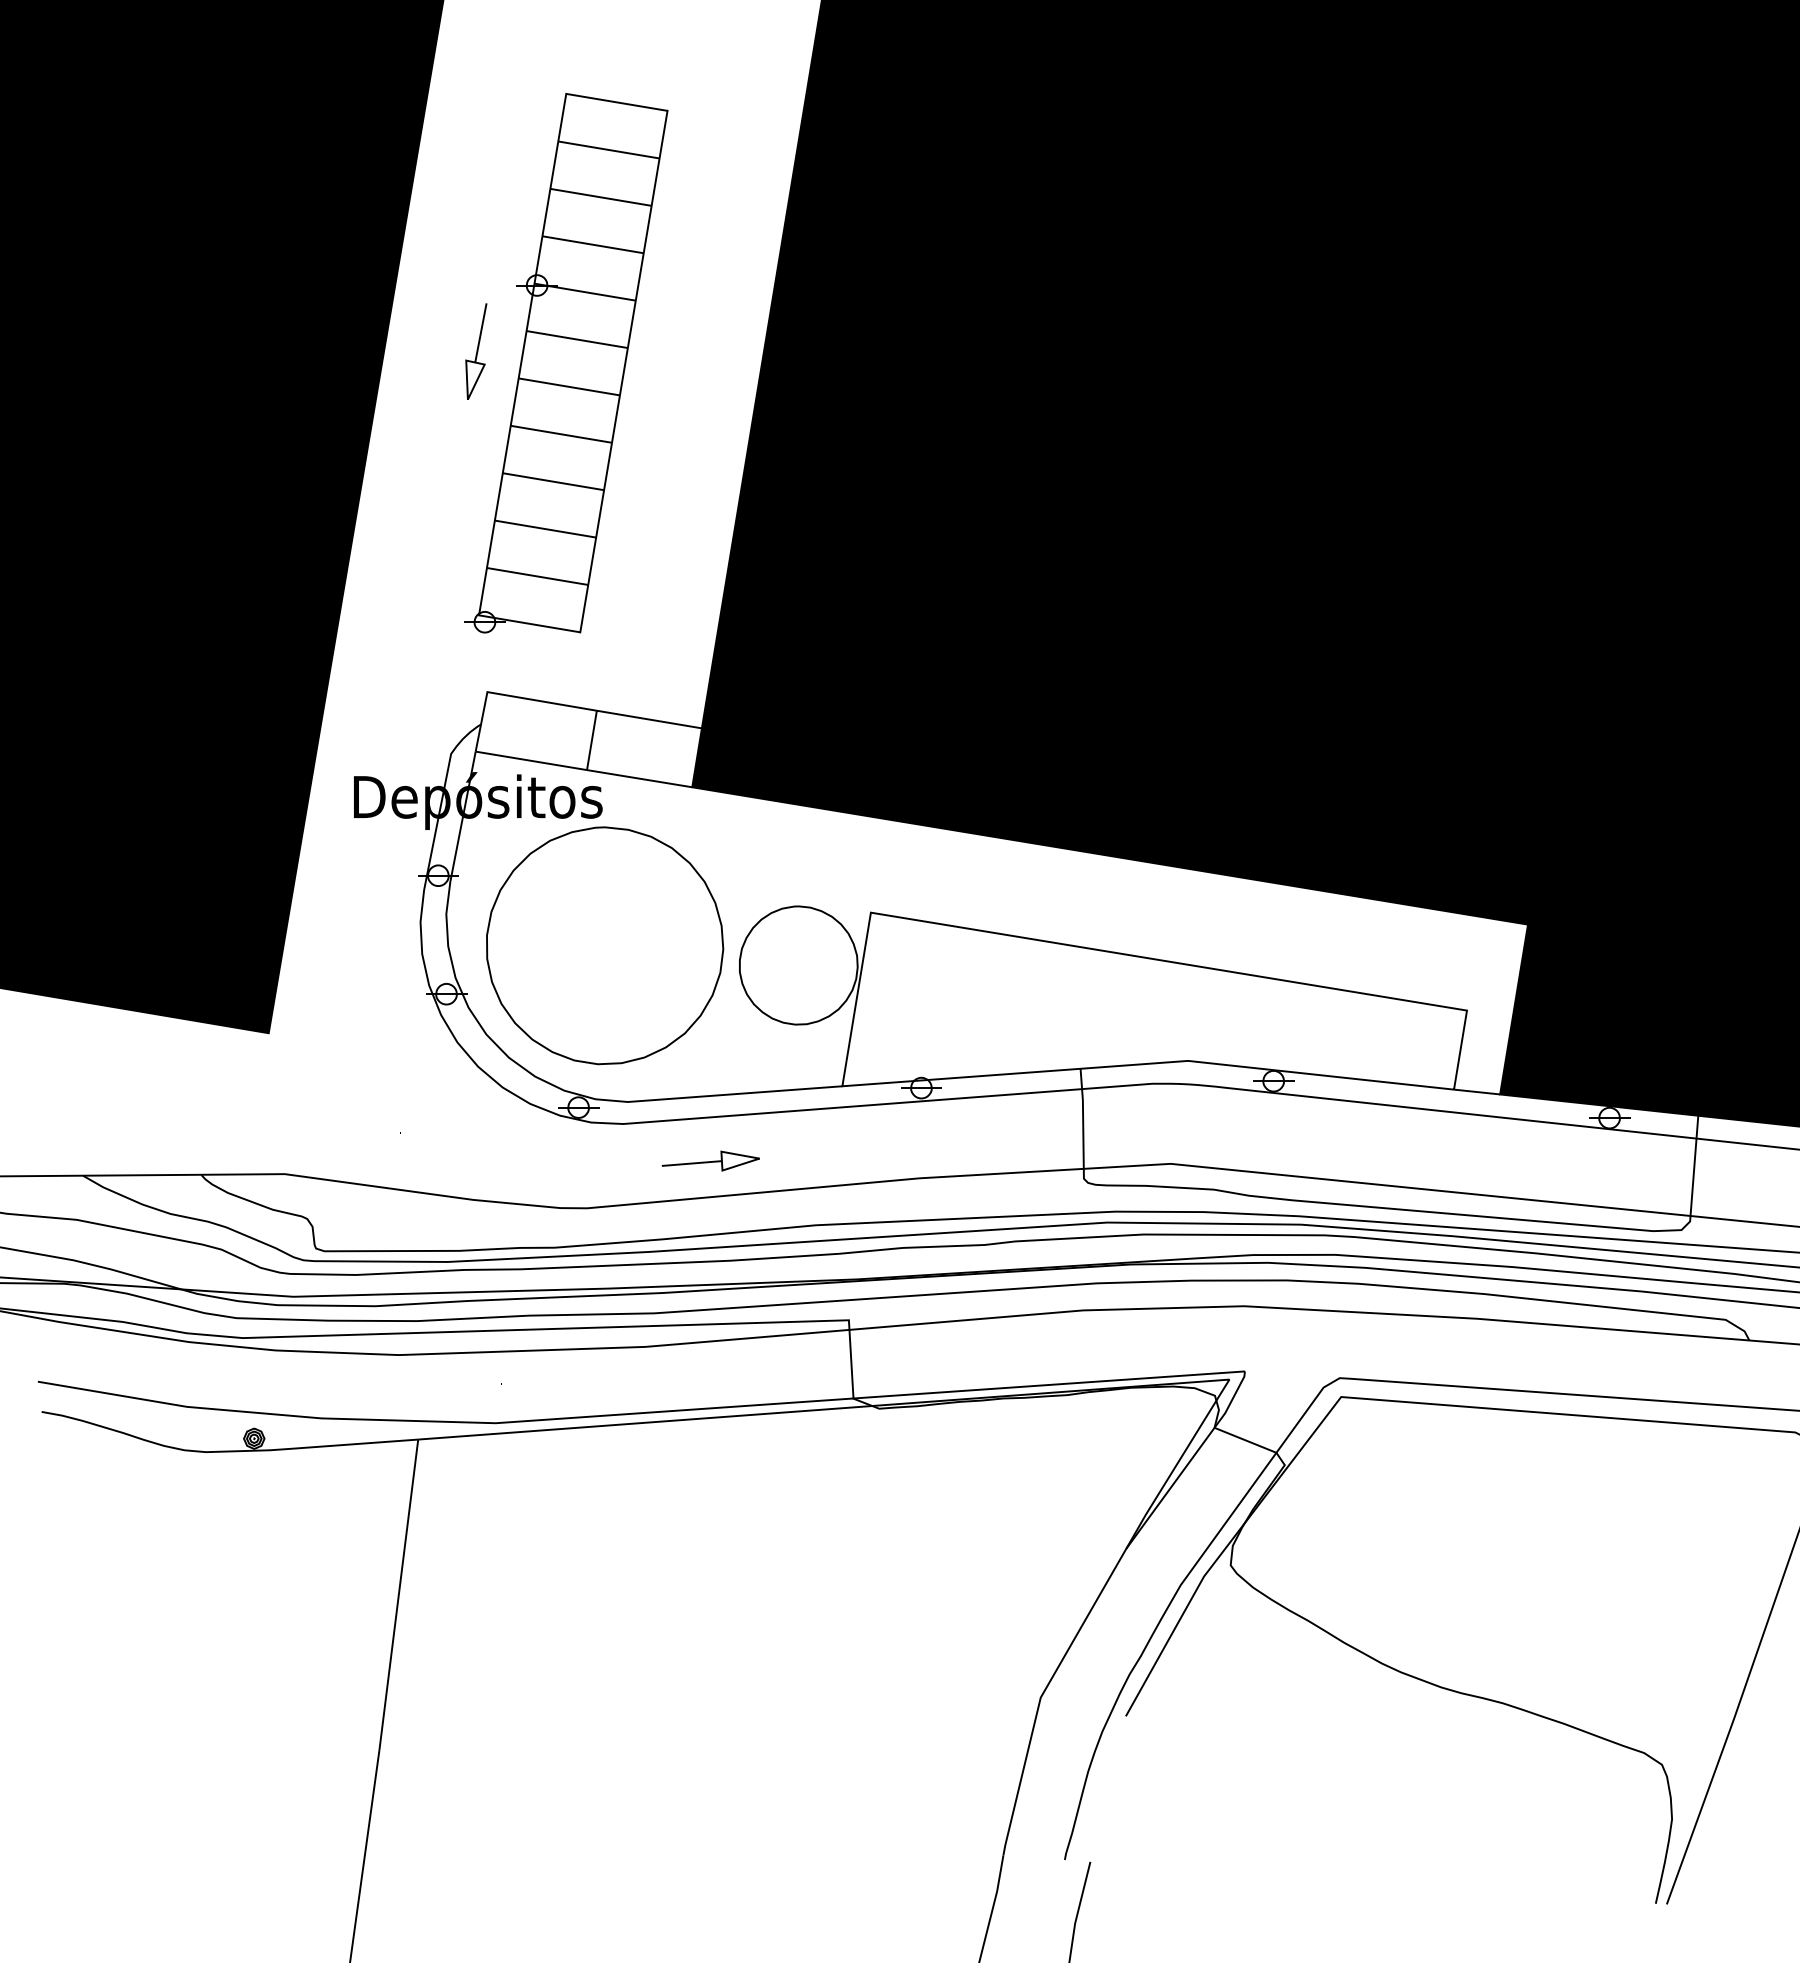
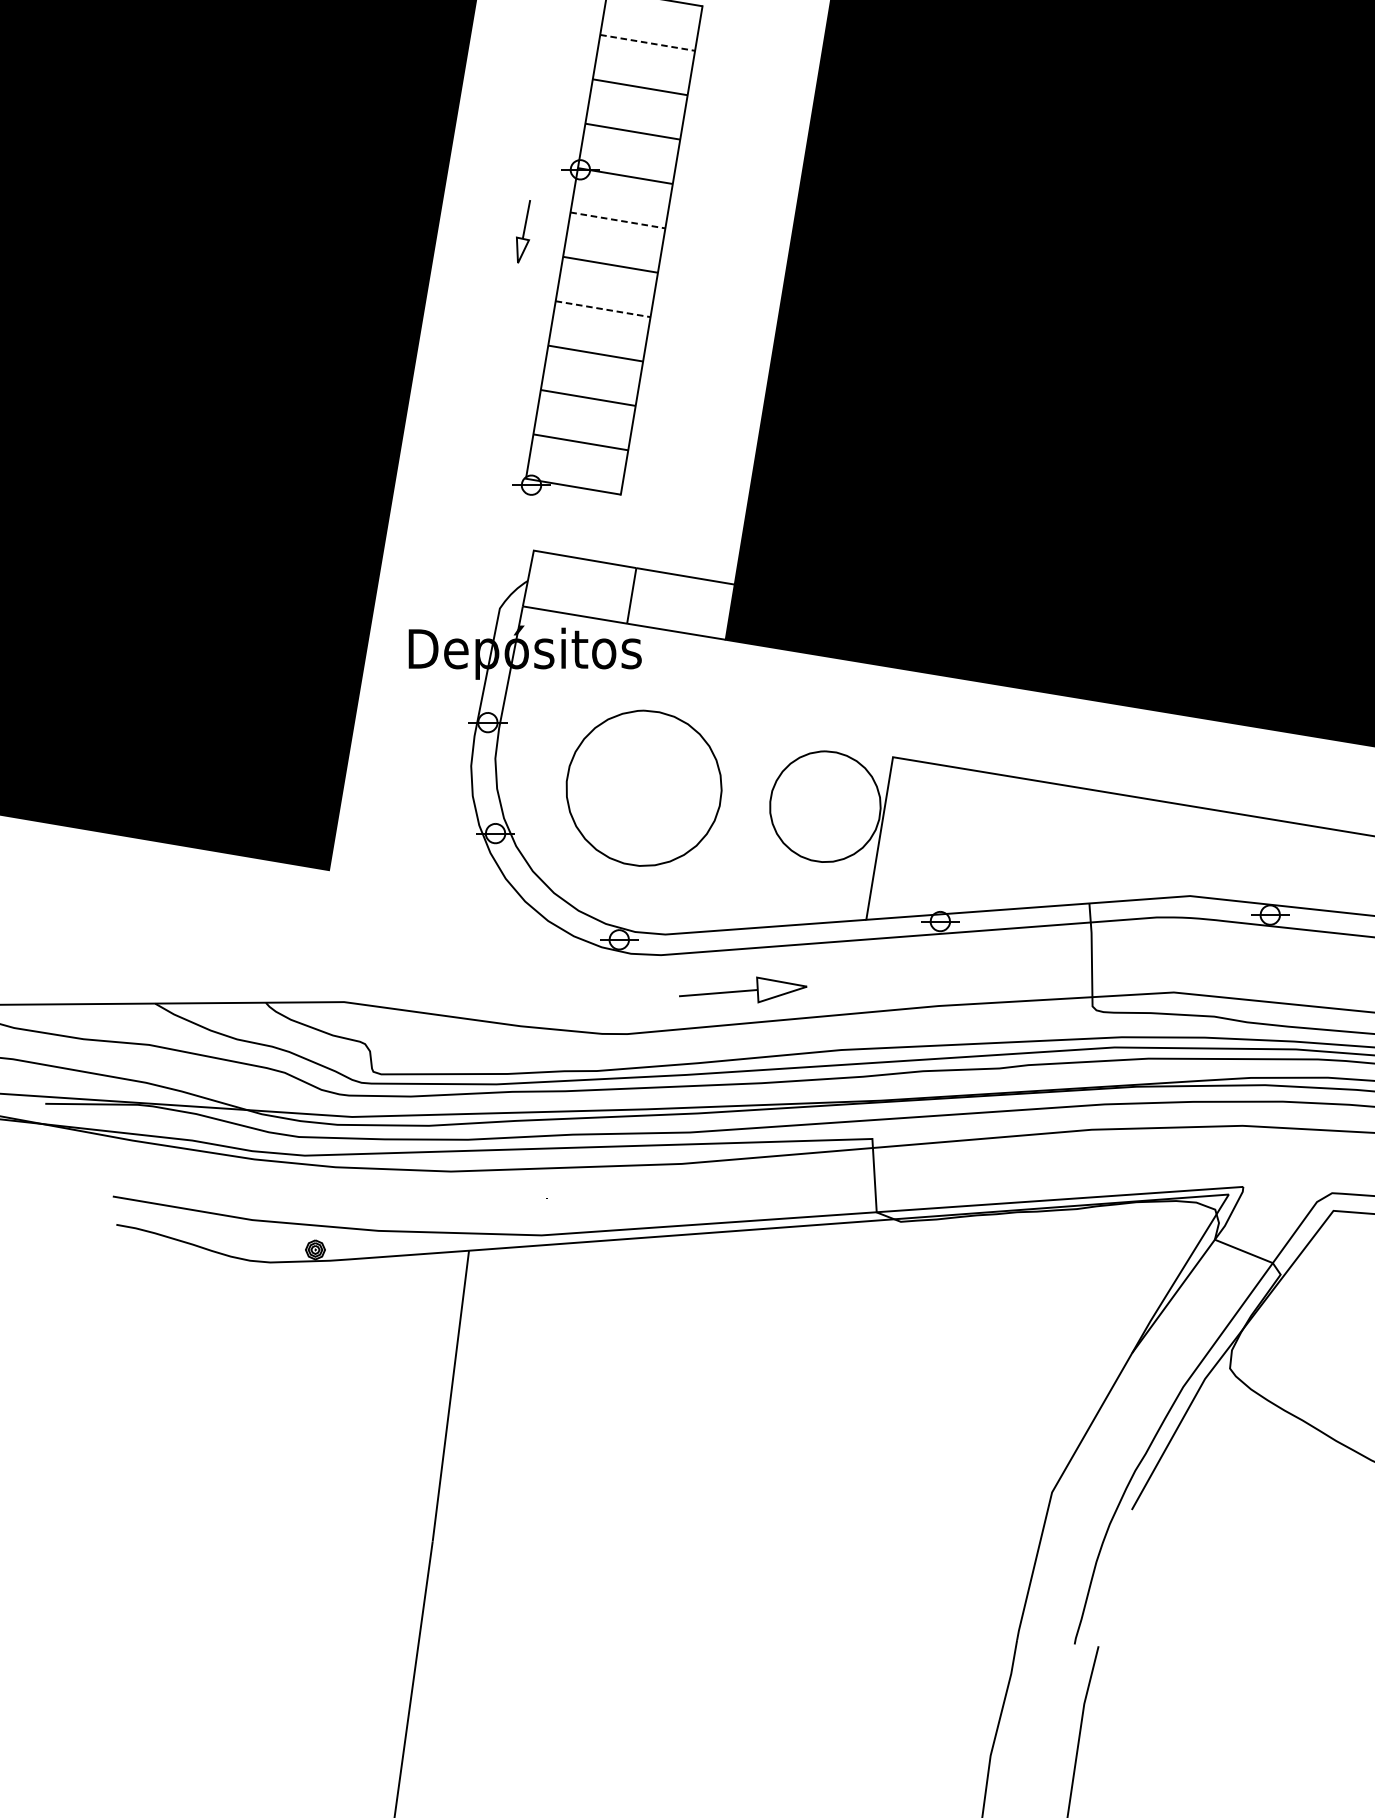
line: (609, 150) -> (648, 43), solid -> dashed
line: (577, 339) -> (618, 220), solid -> dashed
part: (476, 351) -> (523, 231), size x0.7
line: (561, 434) -> (603, 309), solid -> dashed
part: (605, 945) -> (644, 787), size x0.7
part: (710, 1160) -> (742, 989), size x1.4

